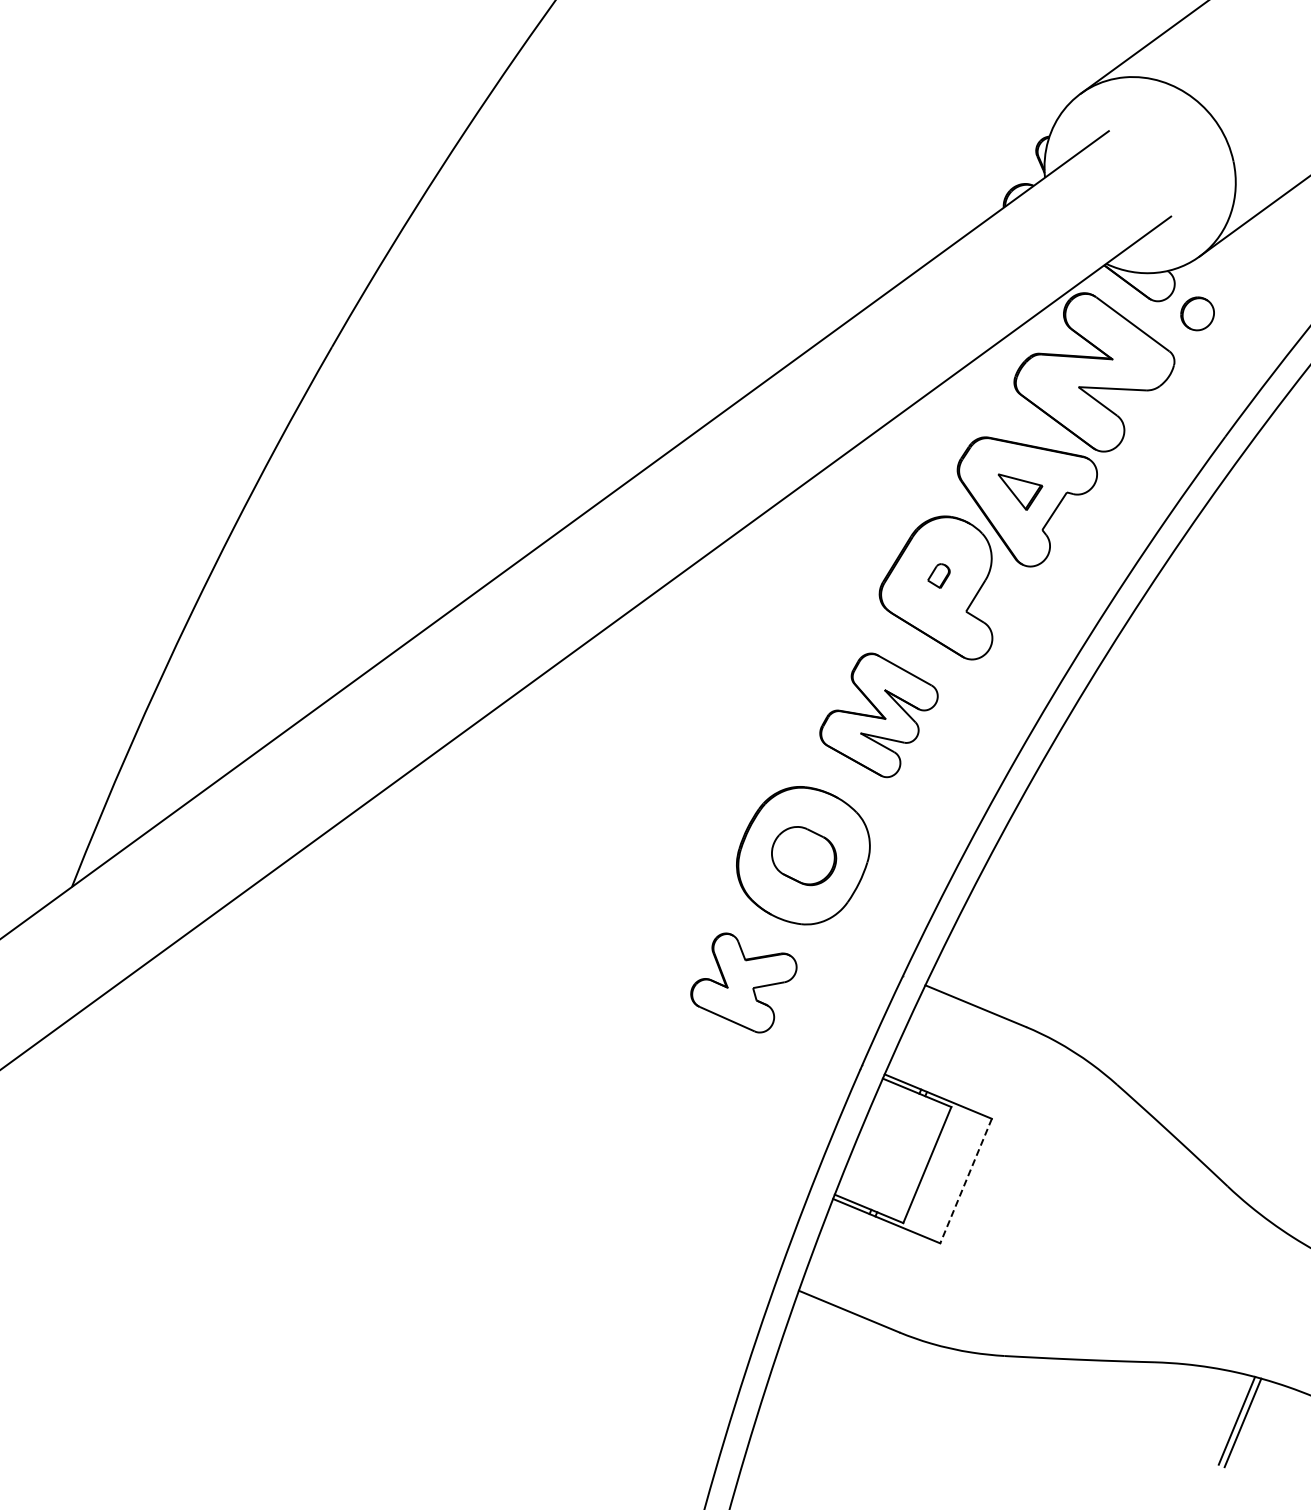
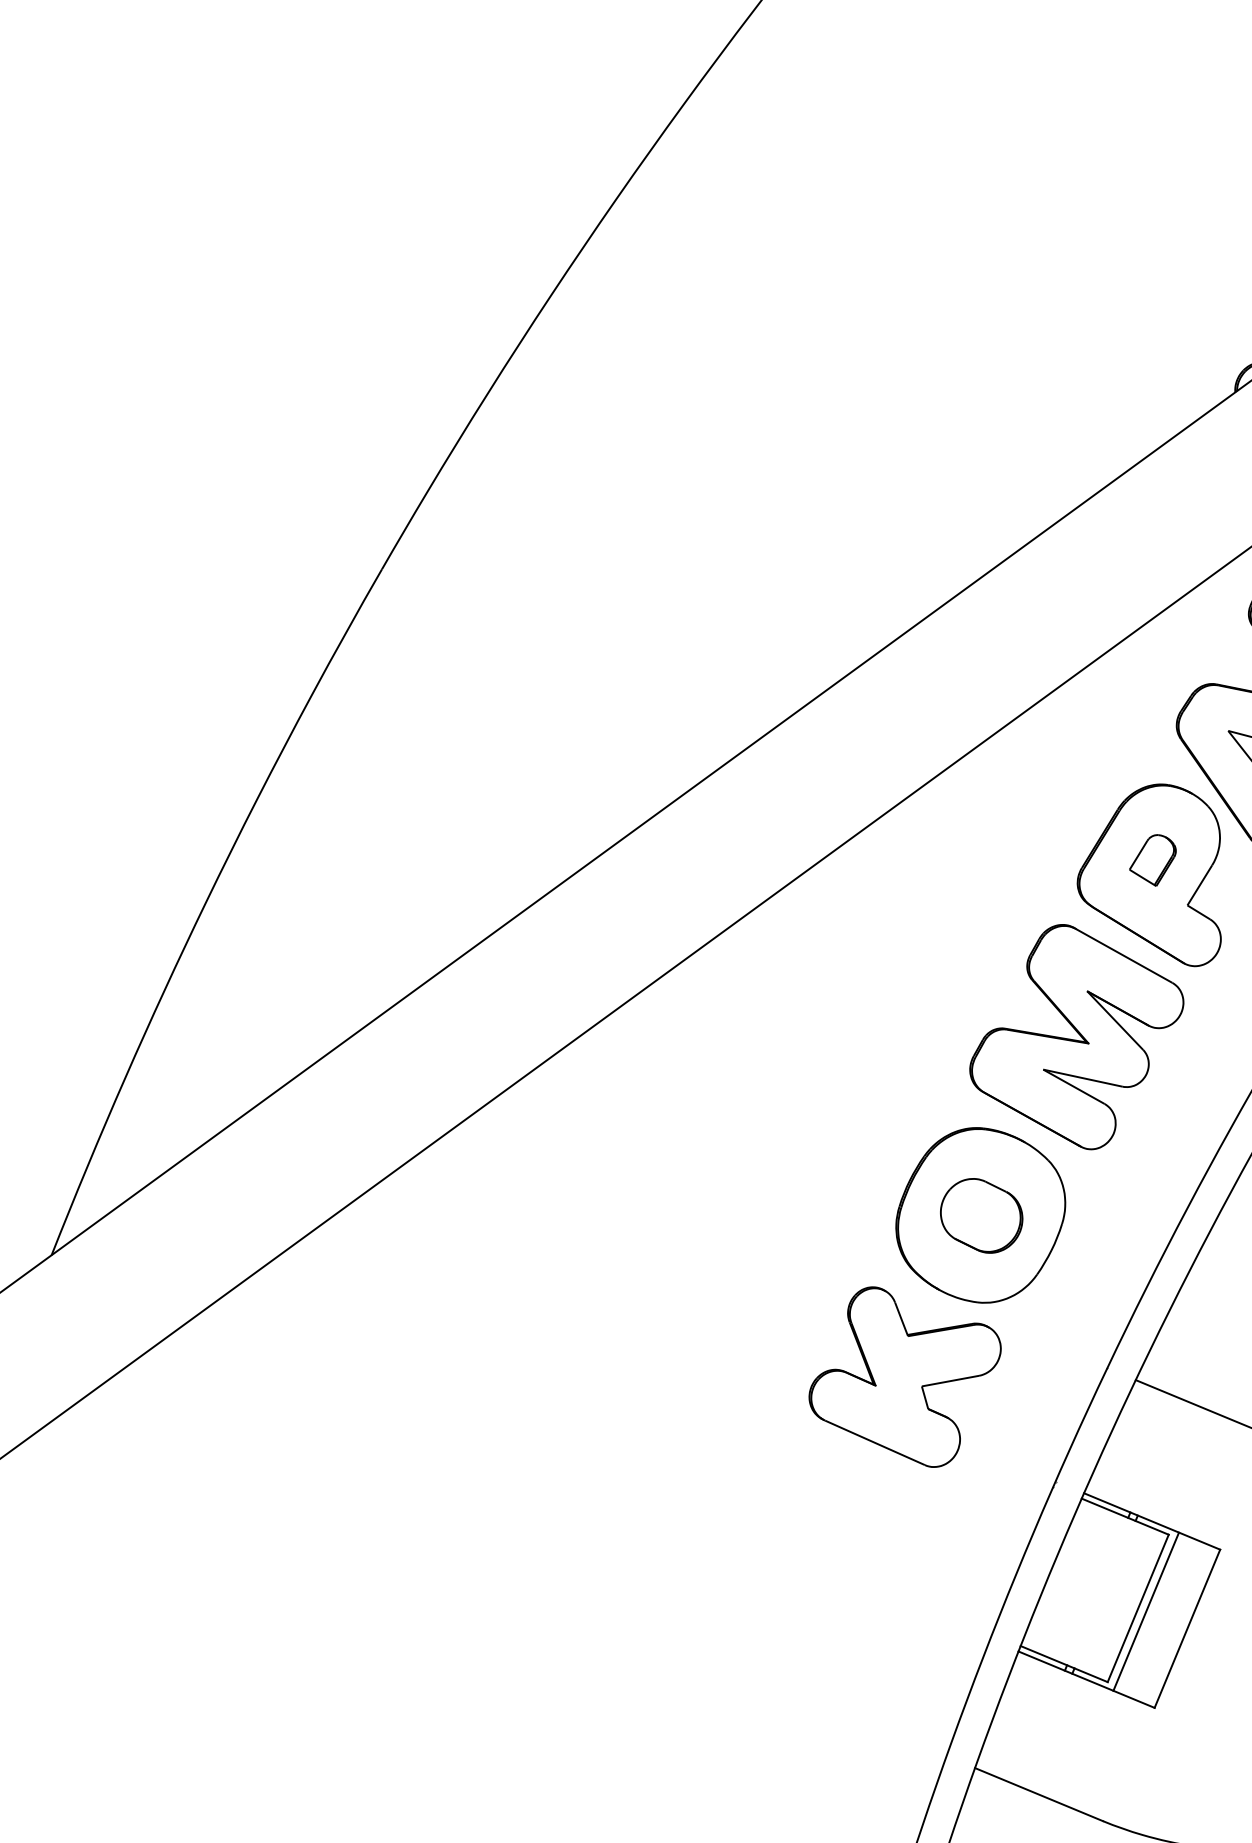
part: (938, 575) -> (1152, 859), size x1.67
part: (878, 715) -> (1076, 1037), size x1.43
part: (743, 982) -> (904, 1376), size x1.43
line: (933, 1167) -> (1146, 1611), added
line: (965, 1181) -> (1186, 1629), dashed -> solid

